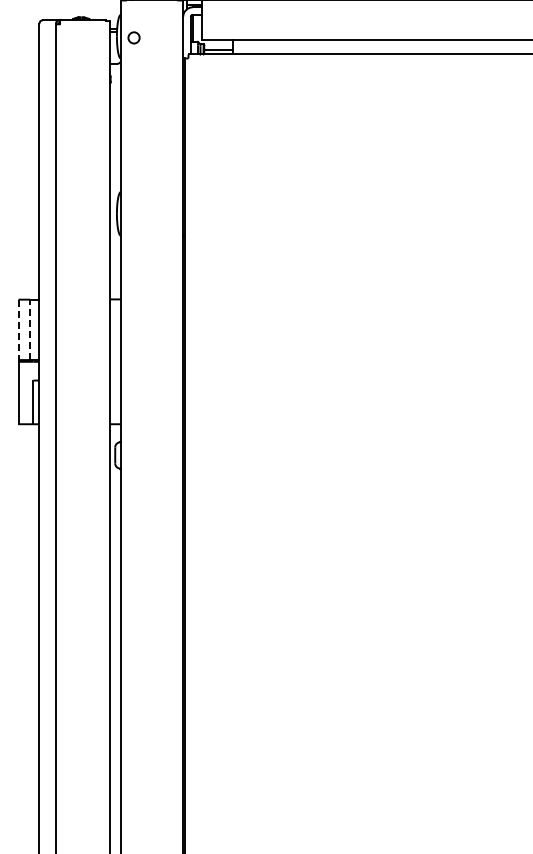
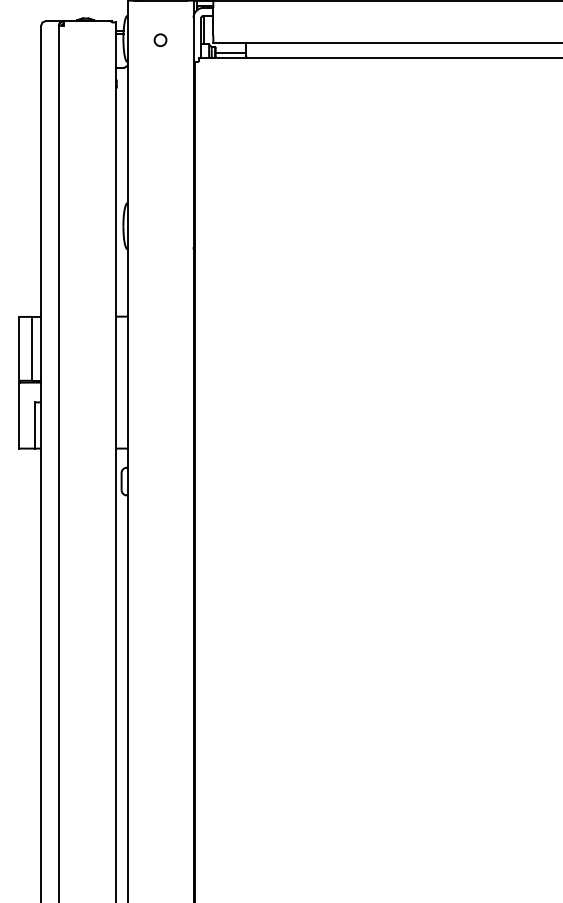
circle: (133, 37) -> (159, 39), moved
line: (30, 329) -> (32, 348), dashed -> solid
line: (18, 330) -> (19, 349), dashed -> solid

